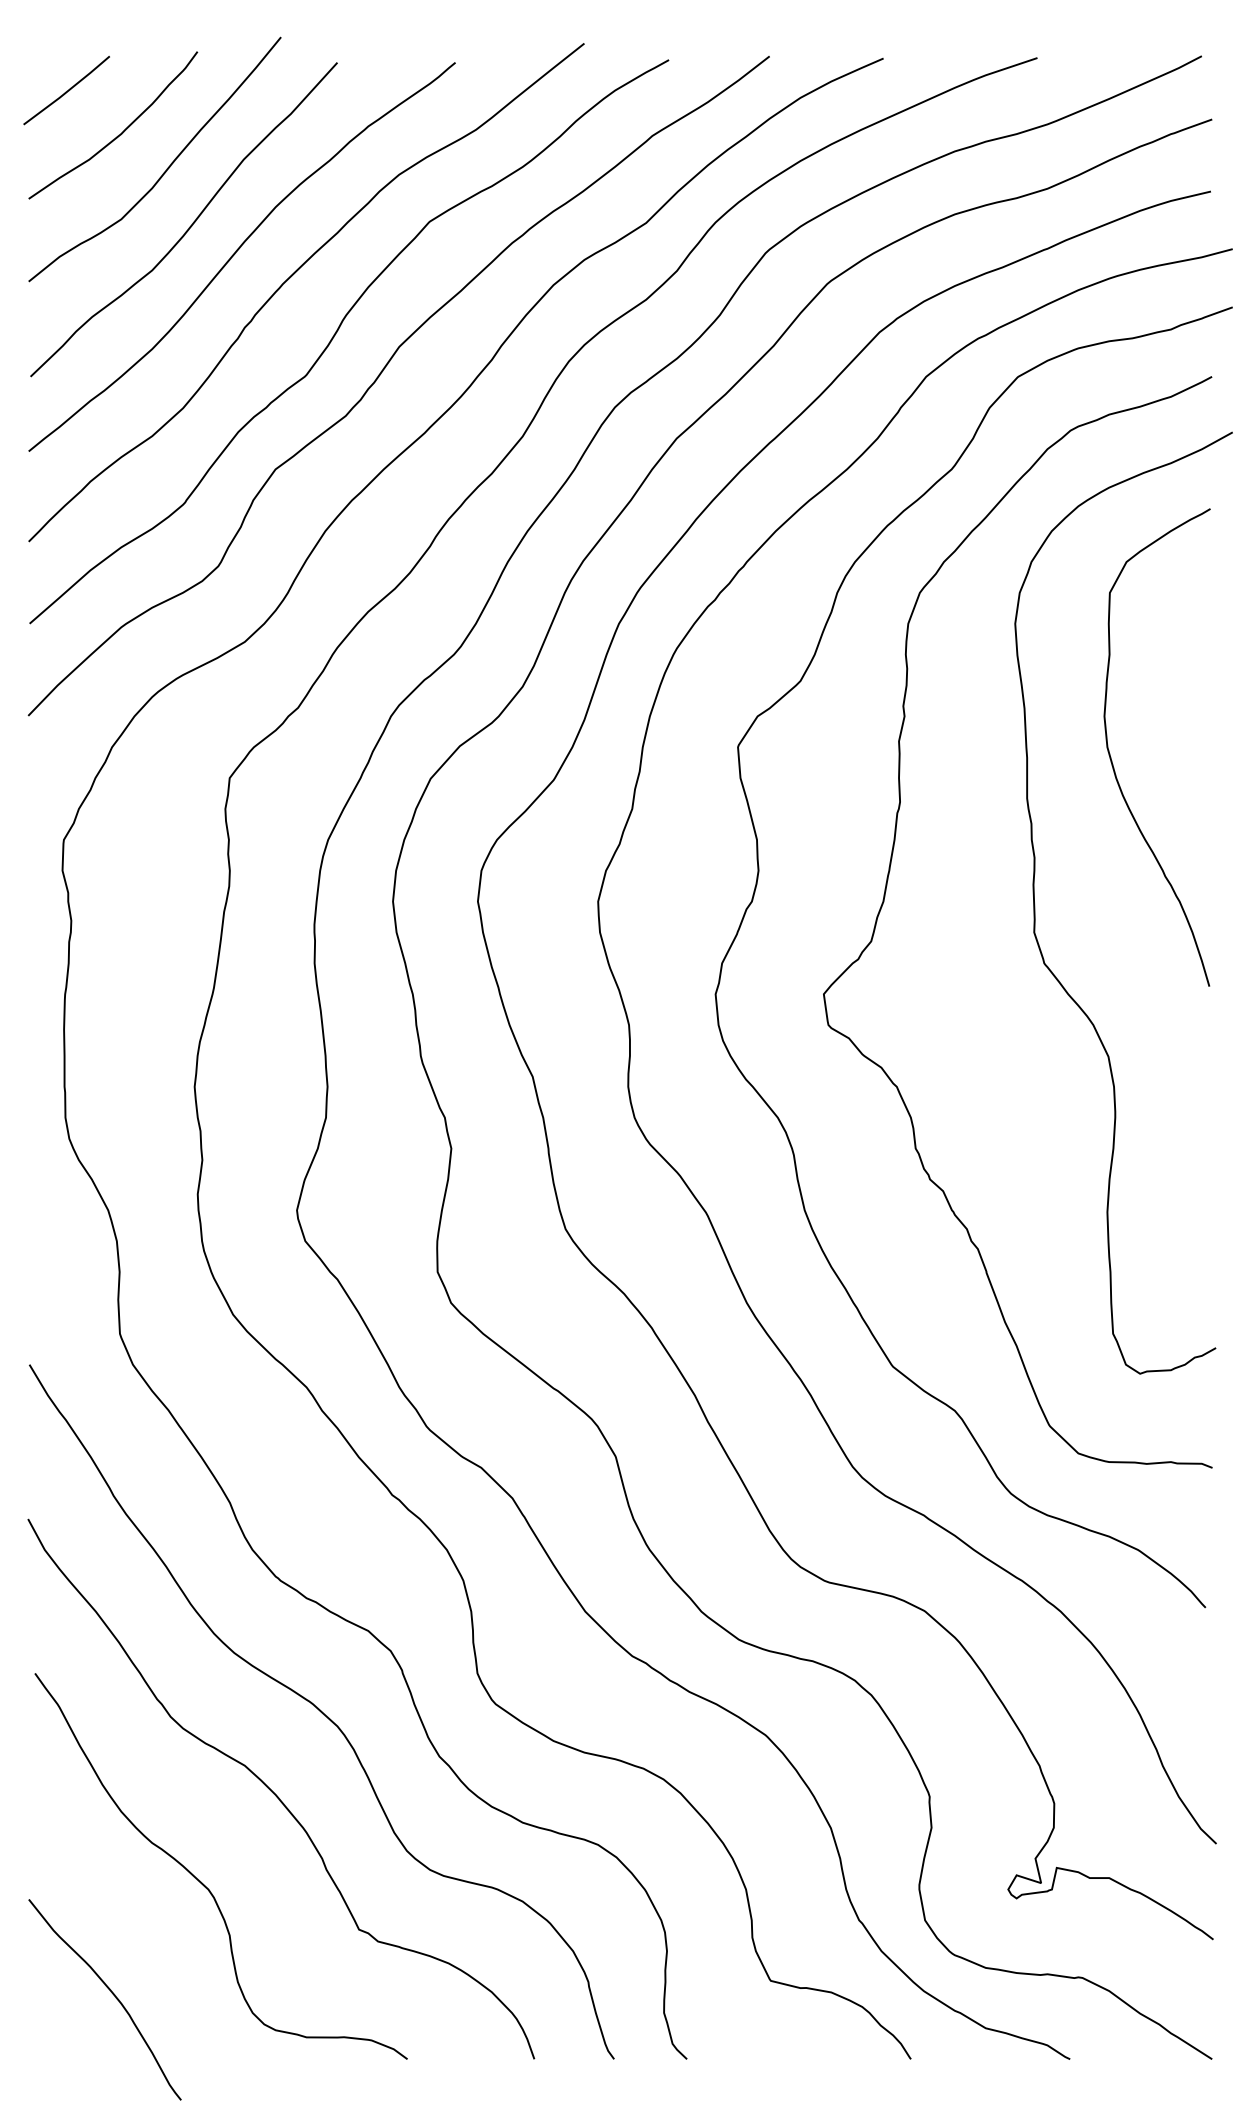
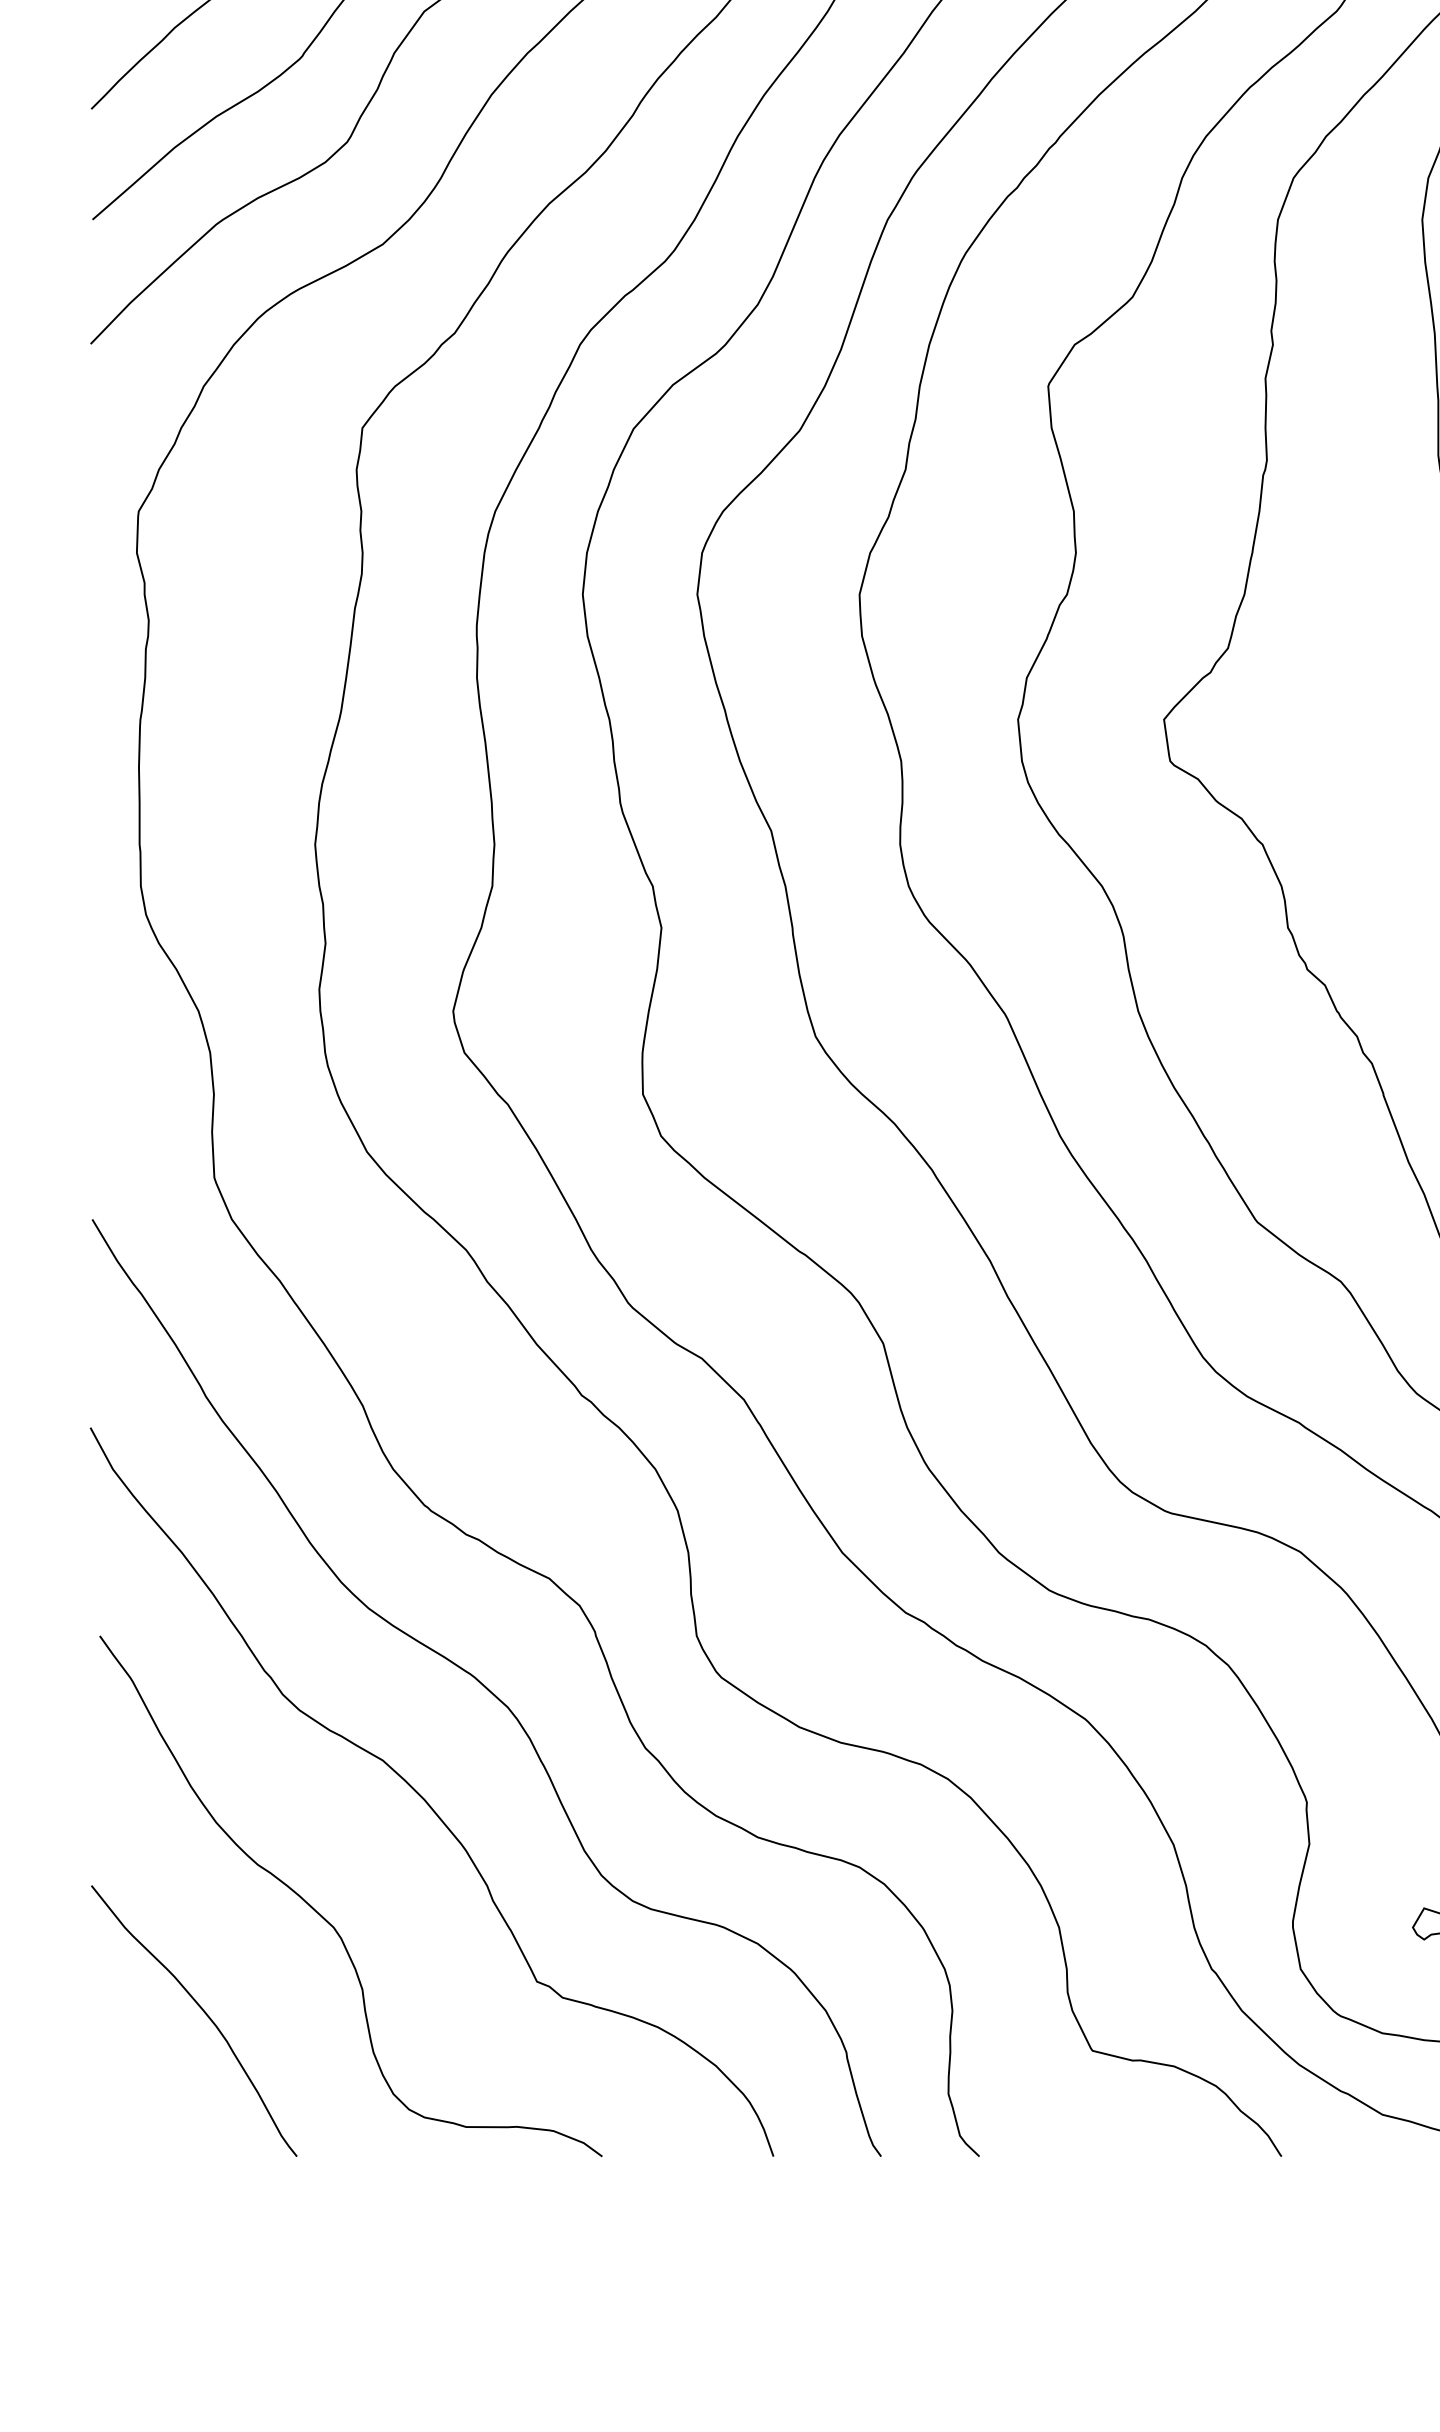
curve: (111, 1993) -> (202, 2012), moved

